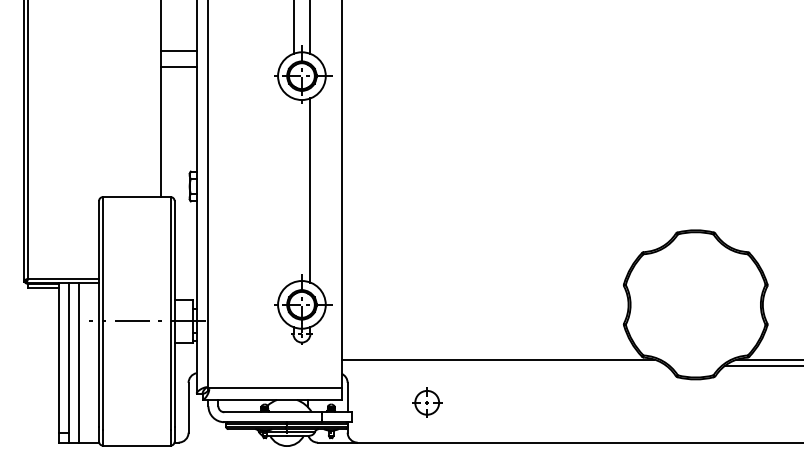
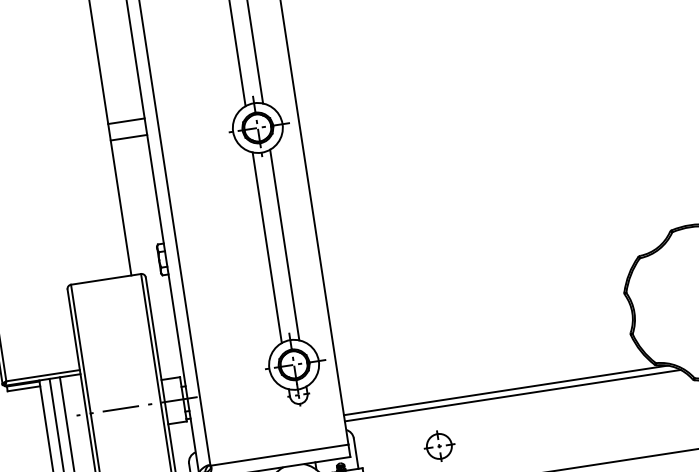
line: (293, 190) -> (267, 247), added
line: (503, 365) -> (512, 395), added

